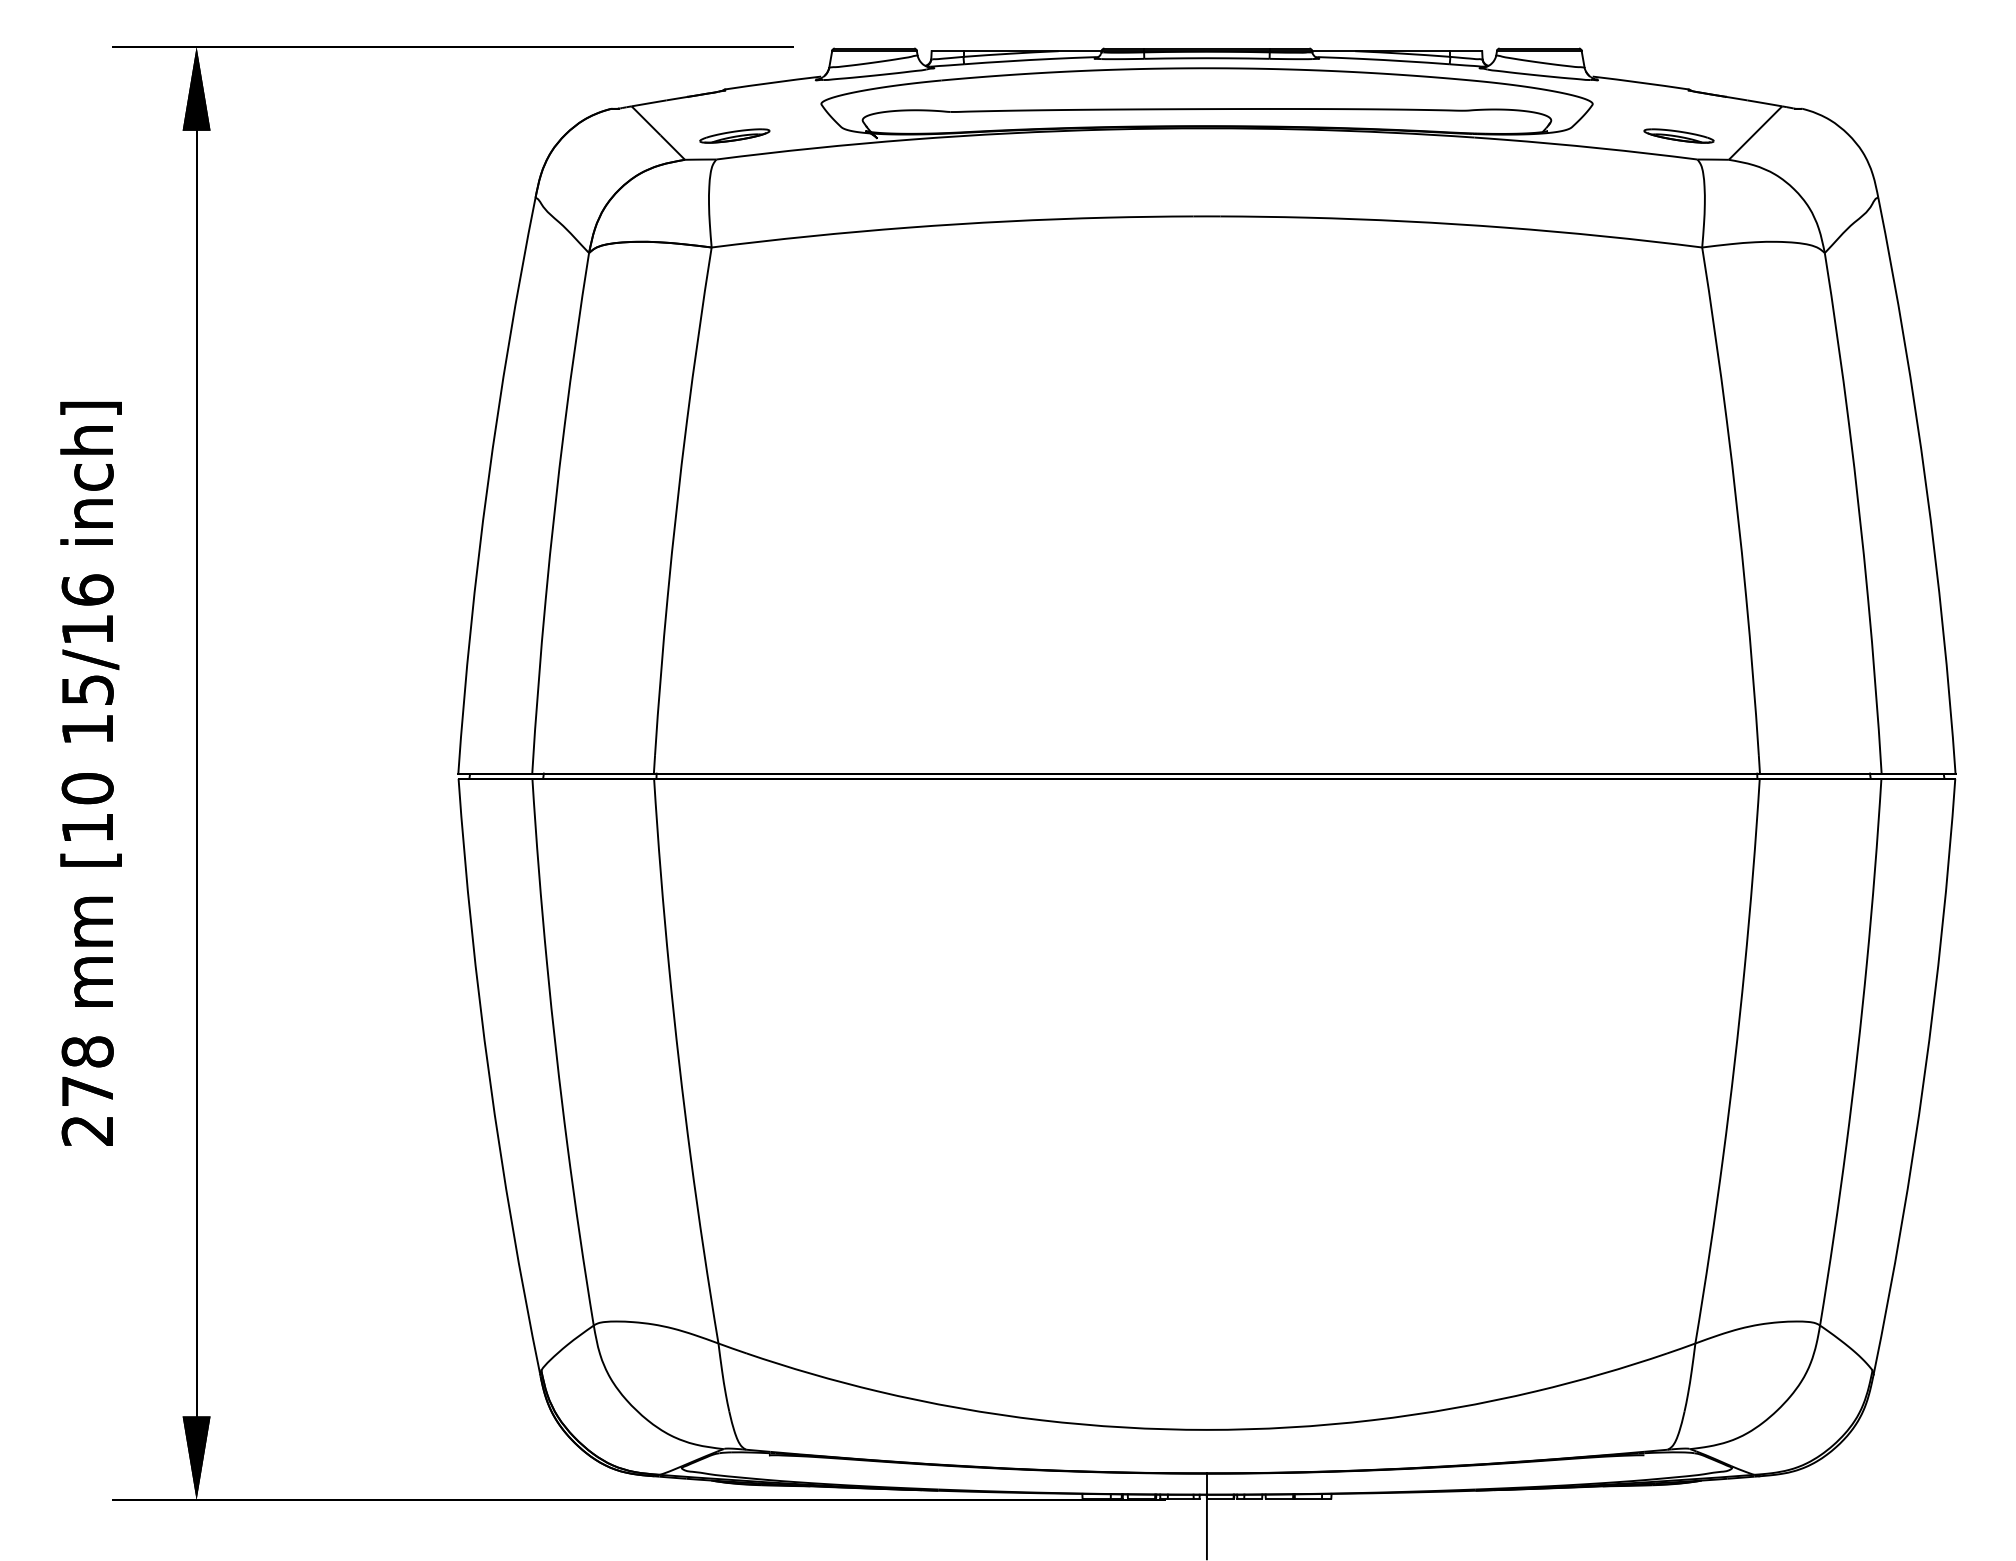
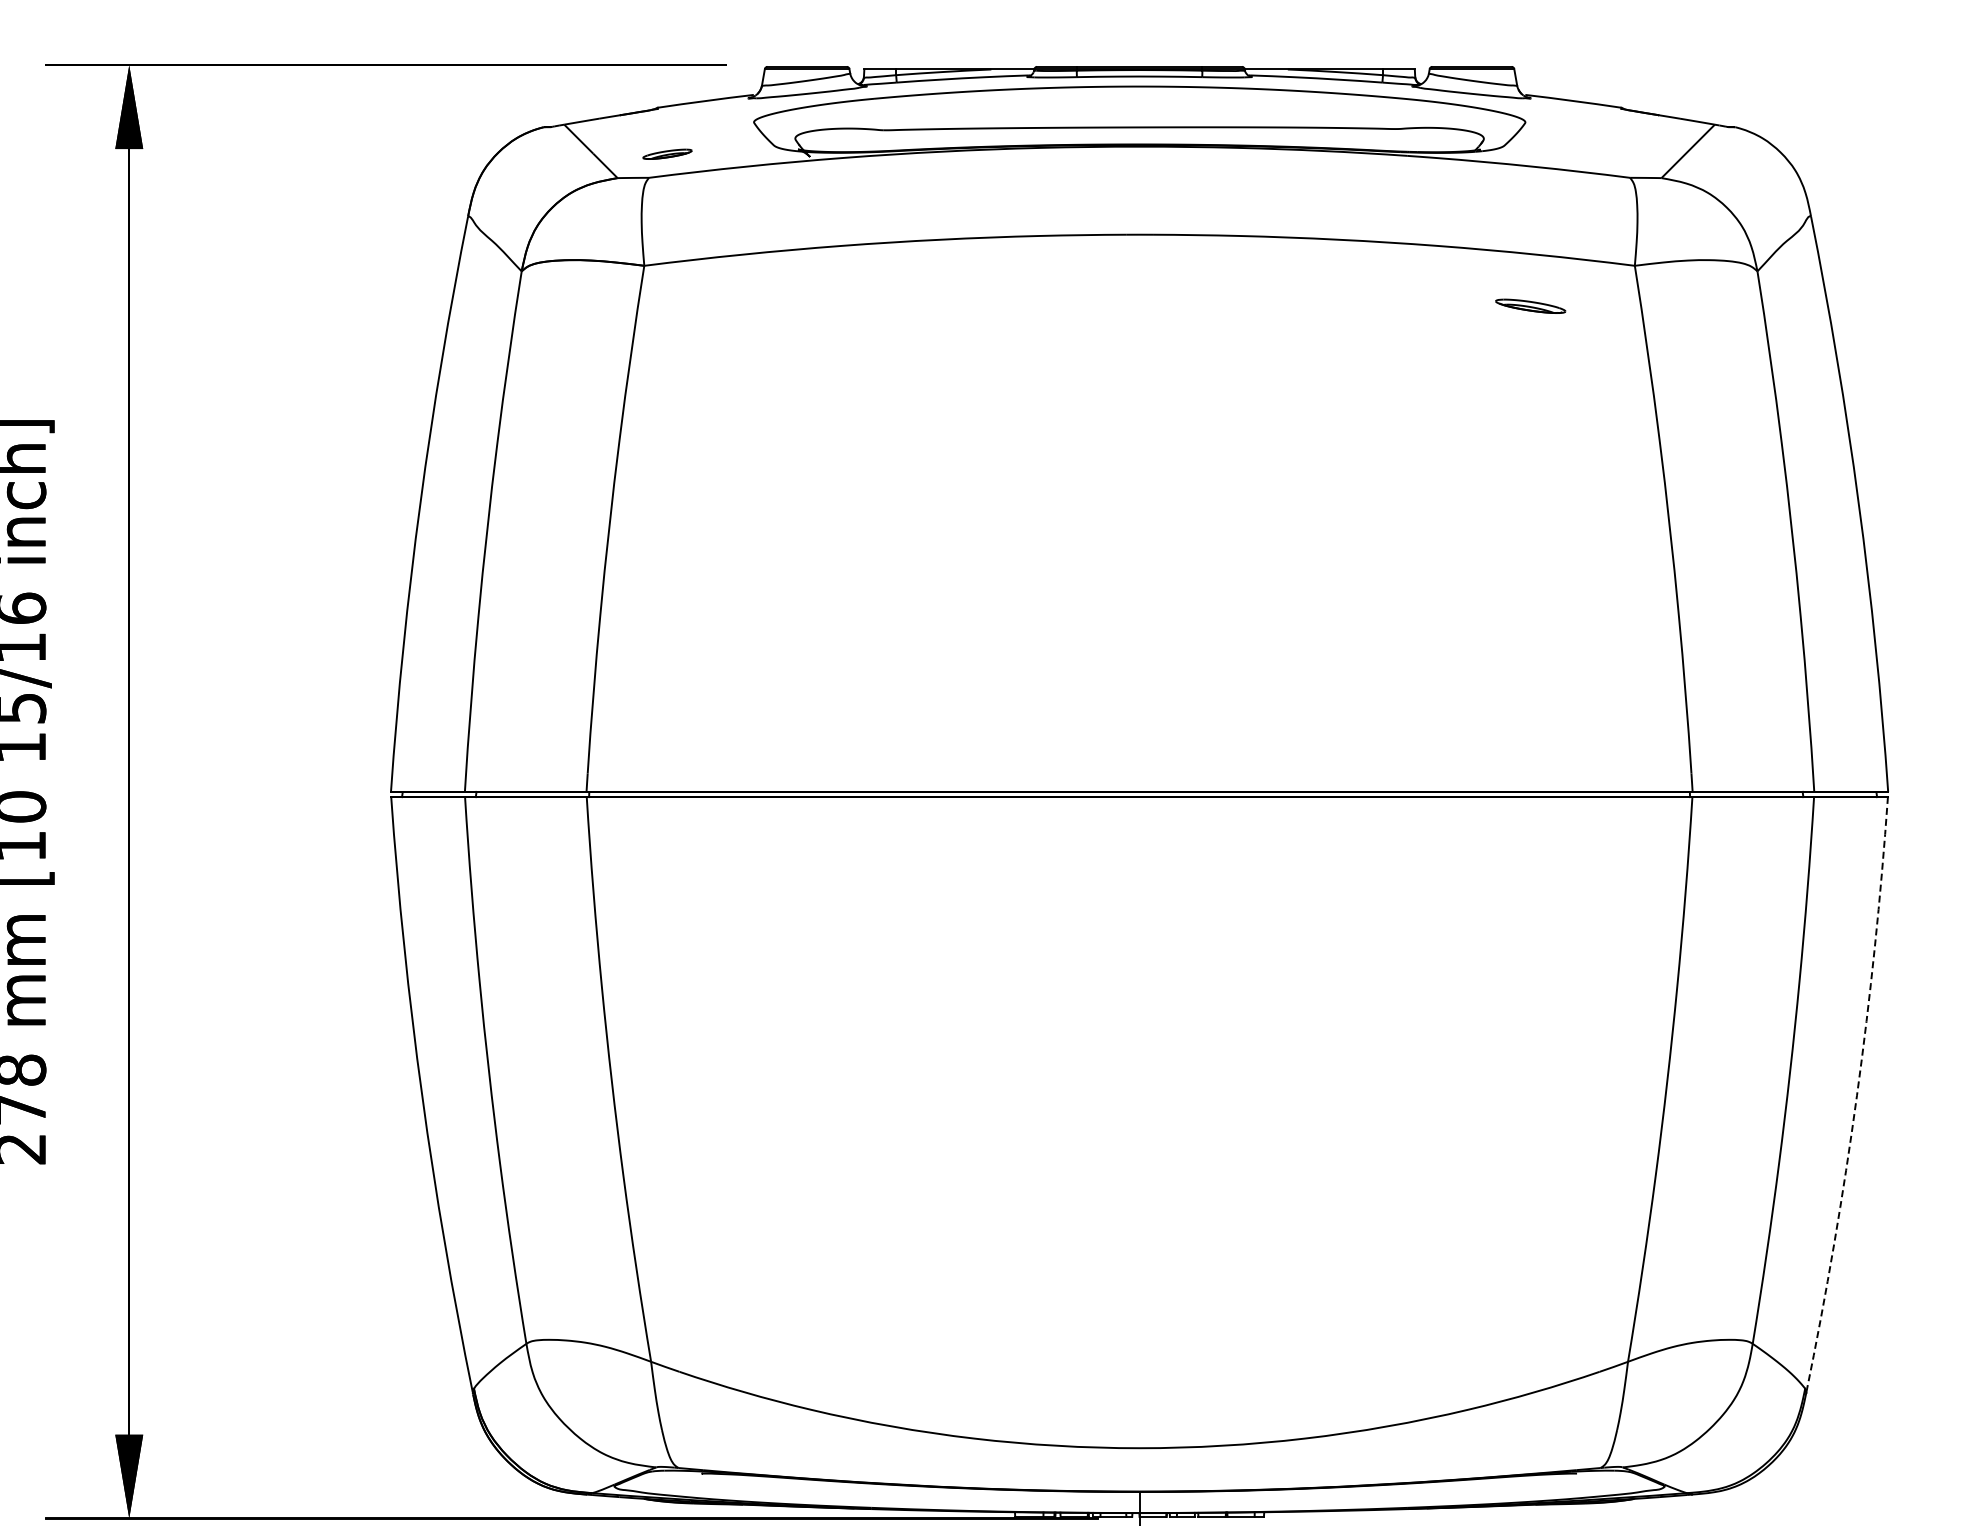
part: (734, 135) -> (667, 153), size x0.7
part: (1678, 135) -> (1530, 305), moved
arc: (1924, 1077) -> (1857, 1095), solid -> dashed

